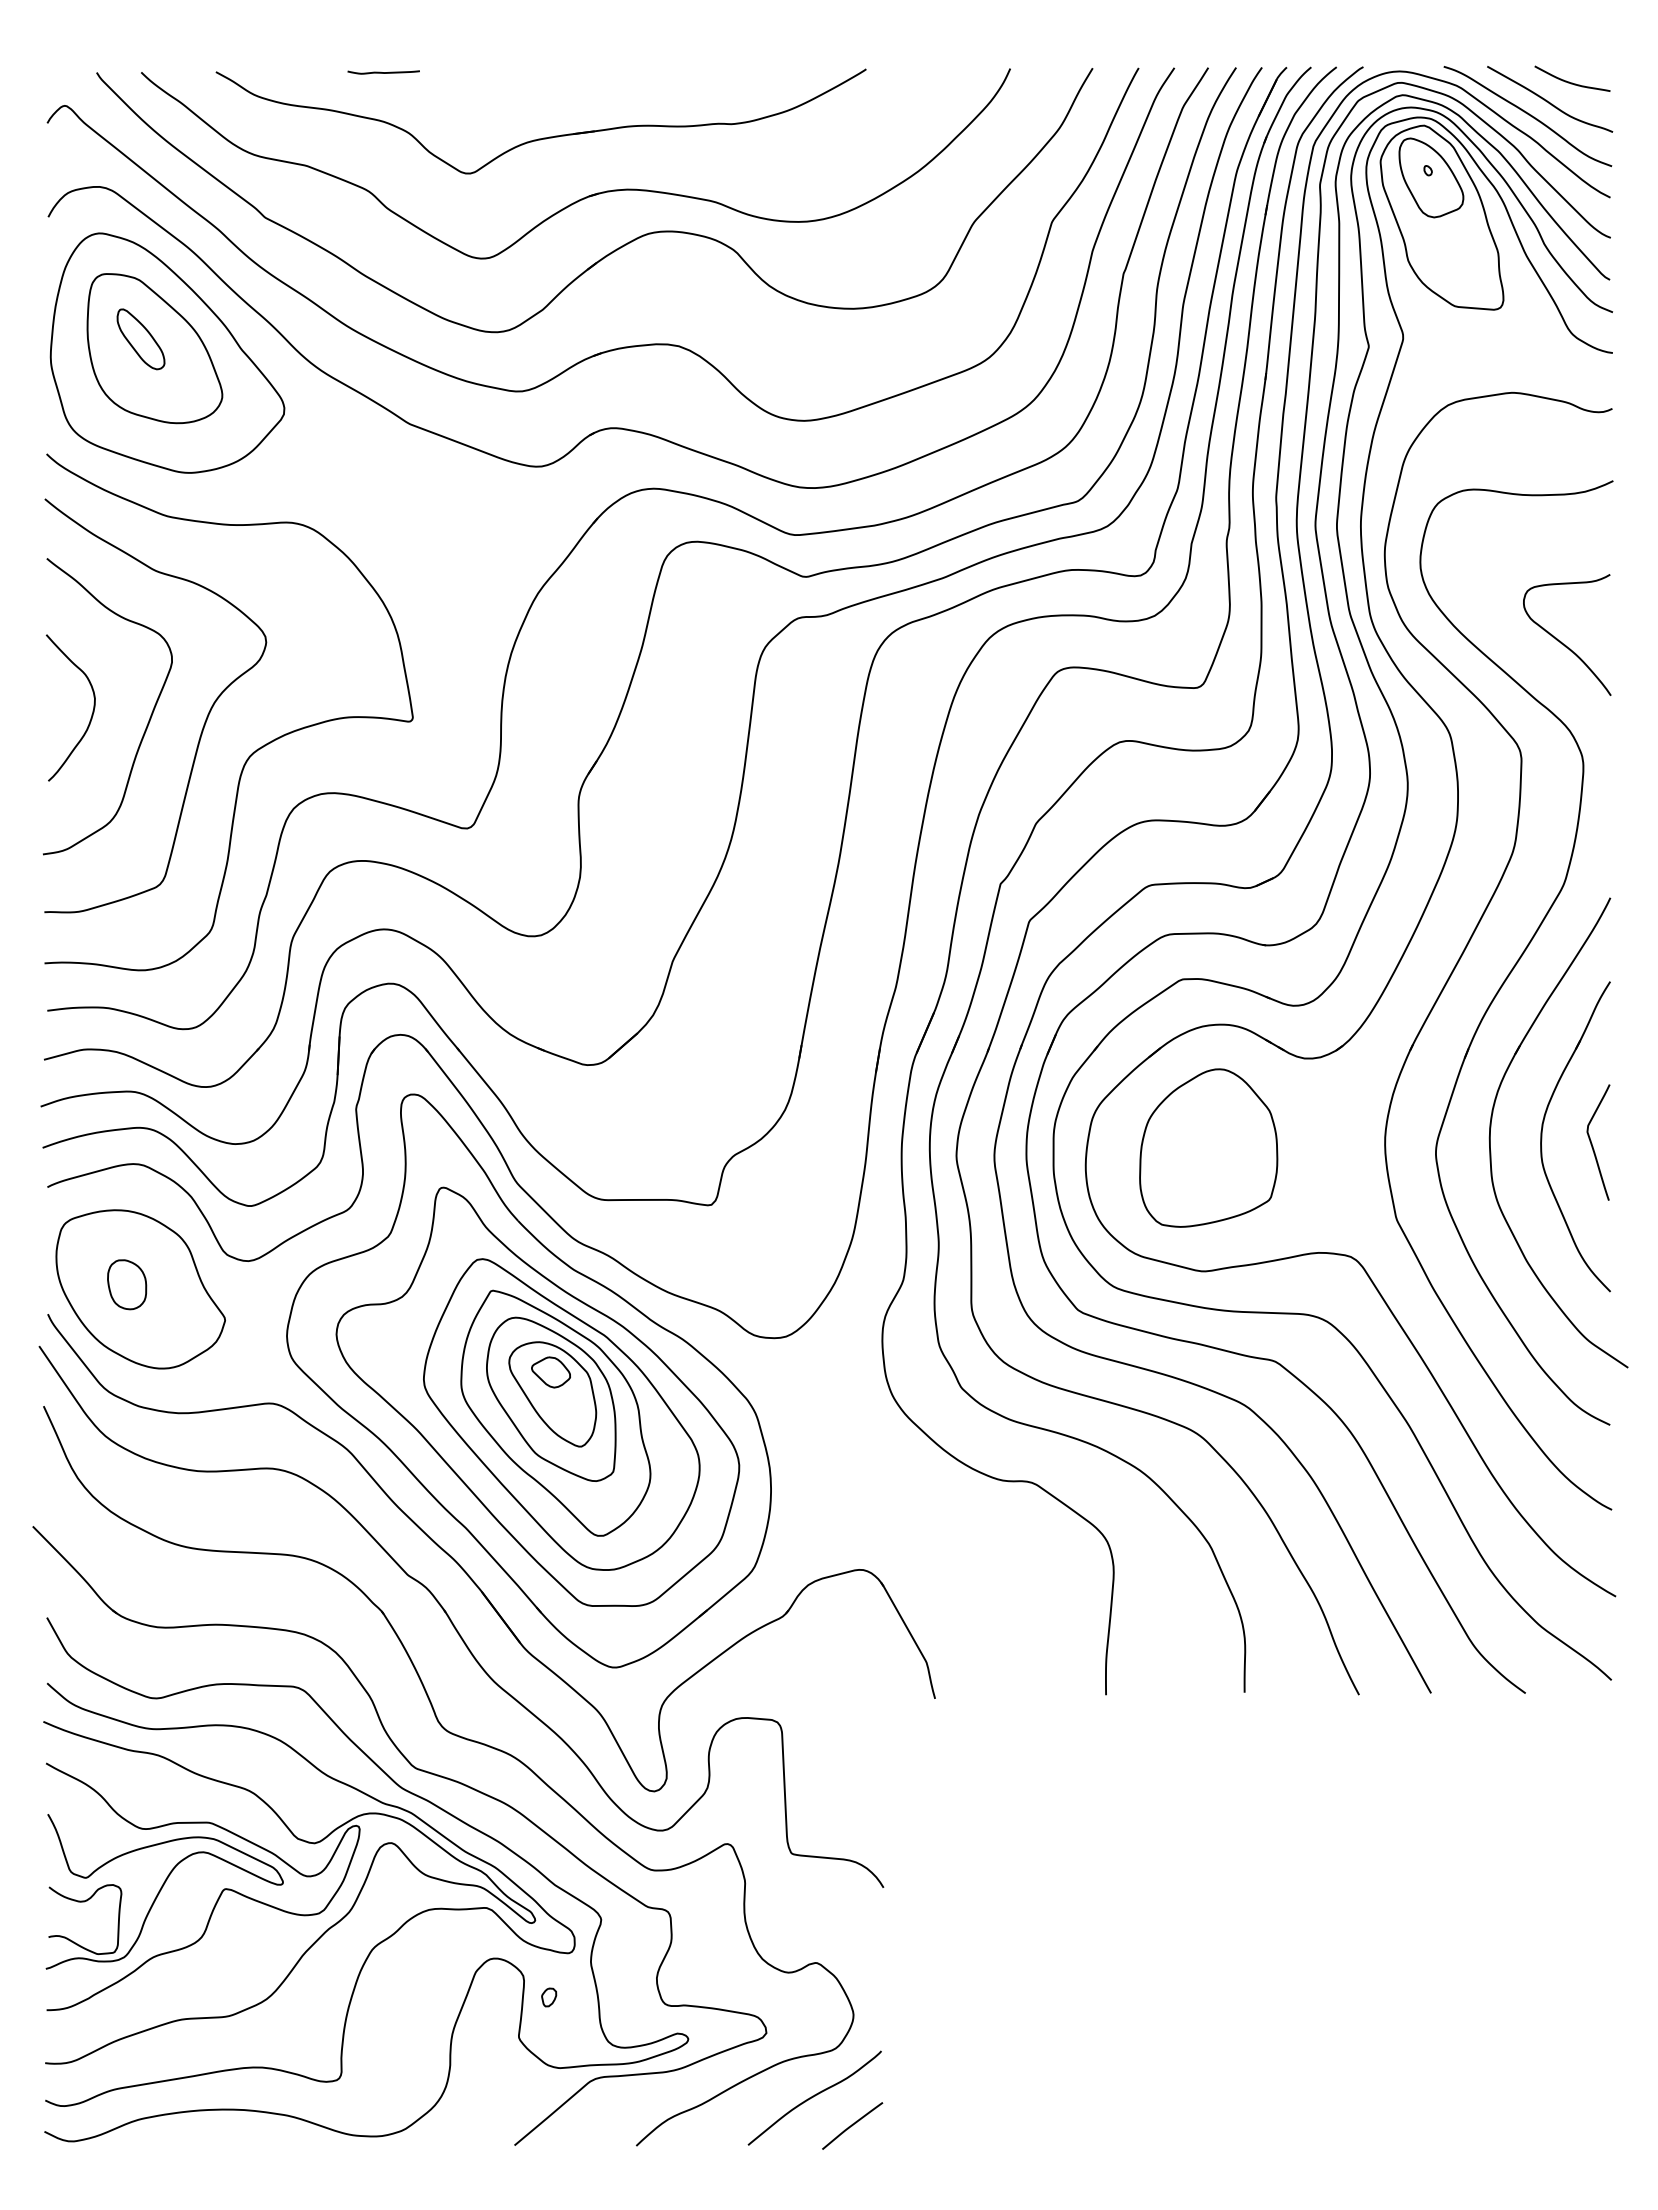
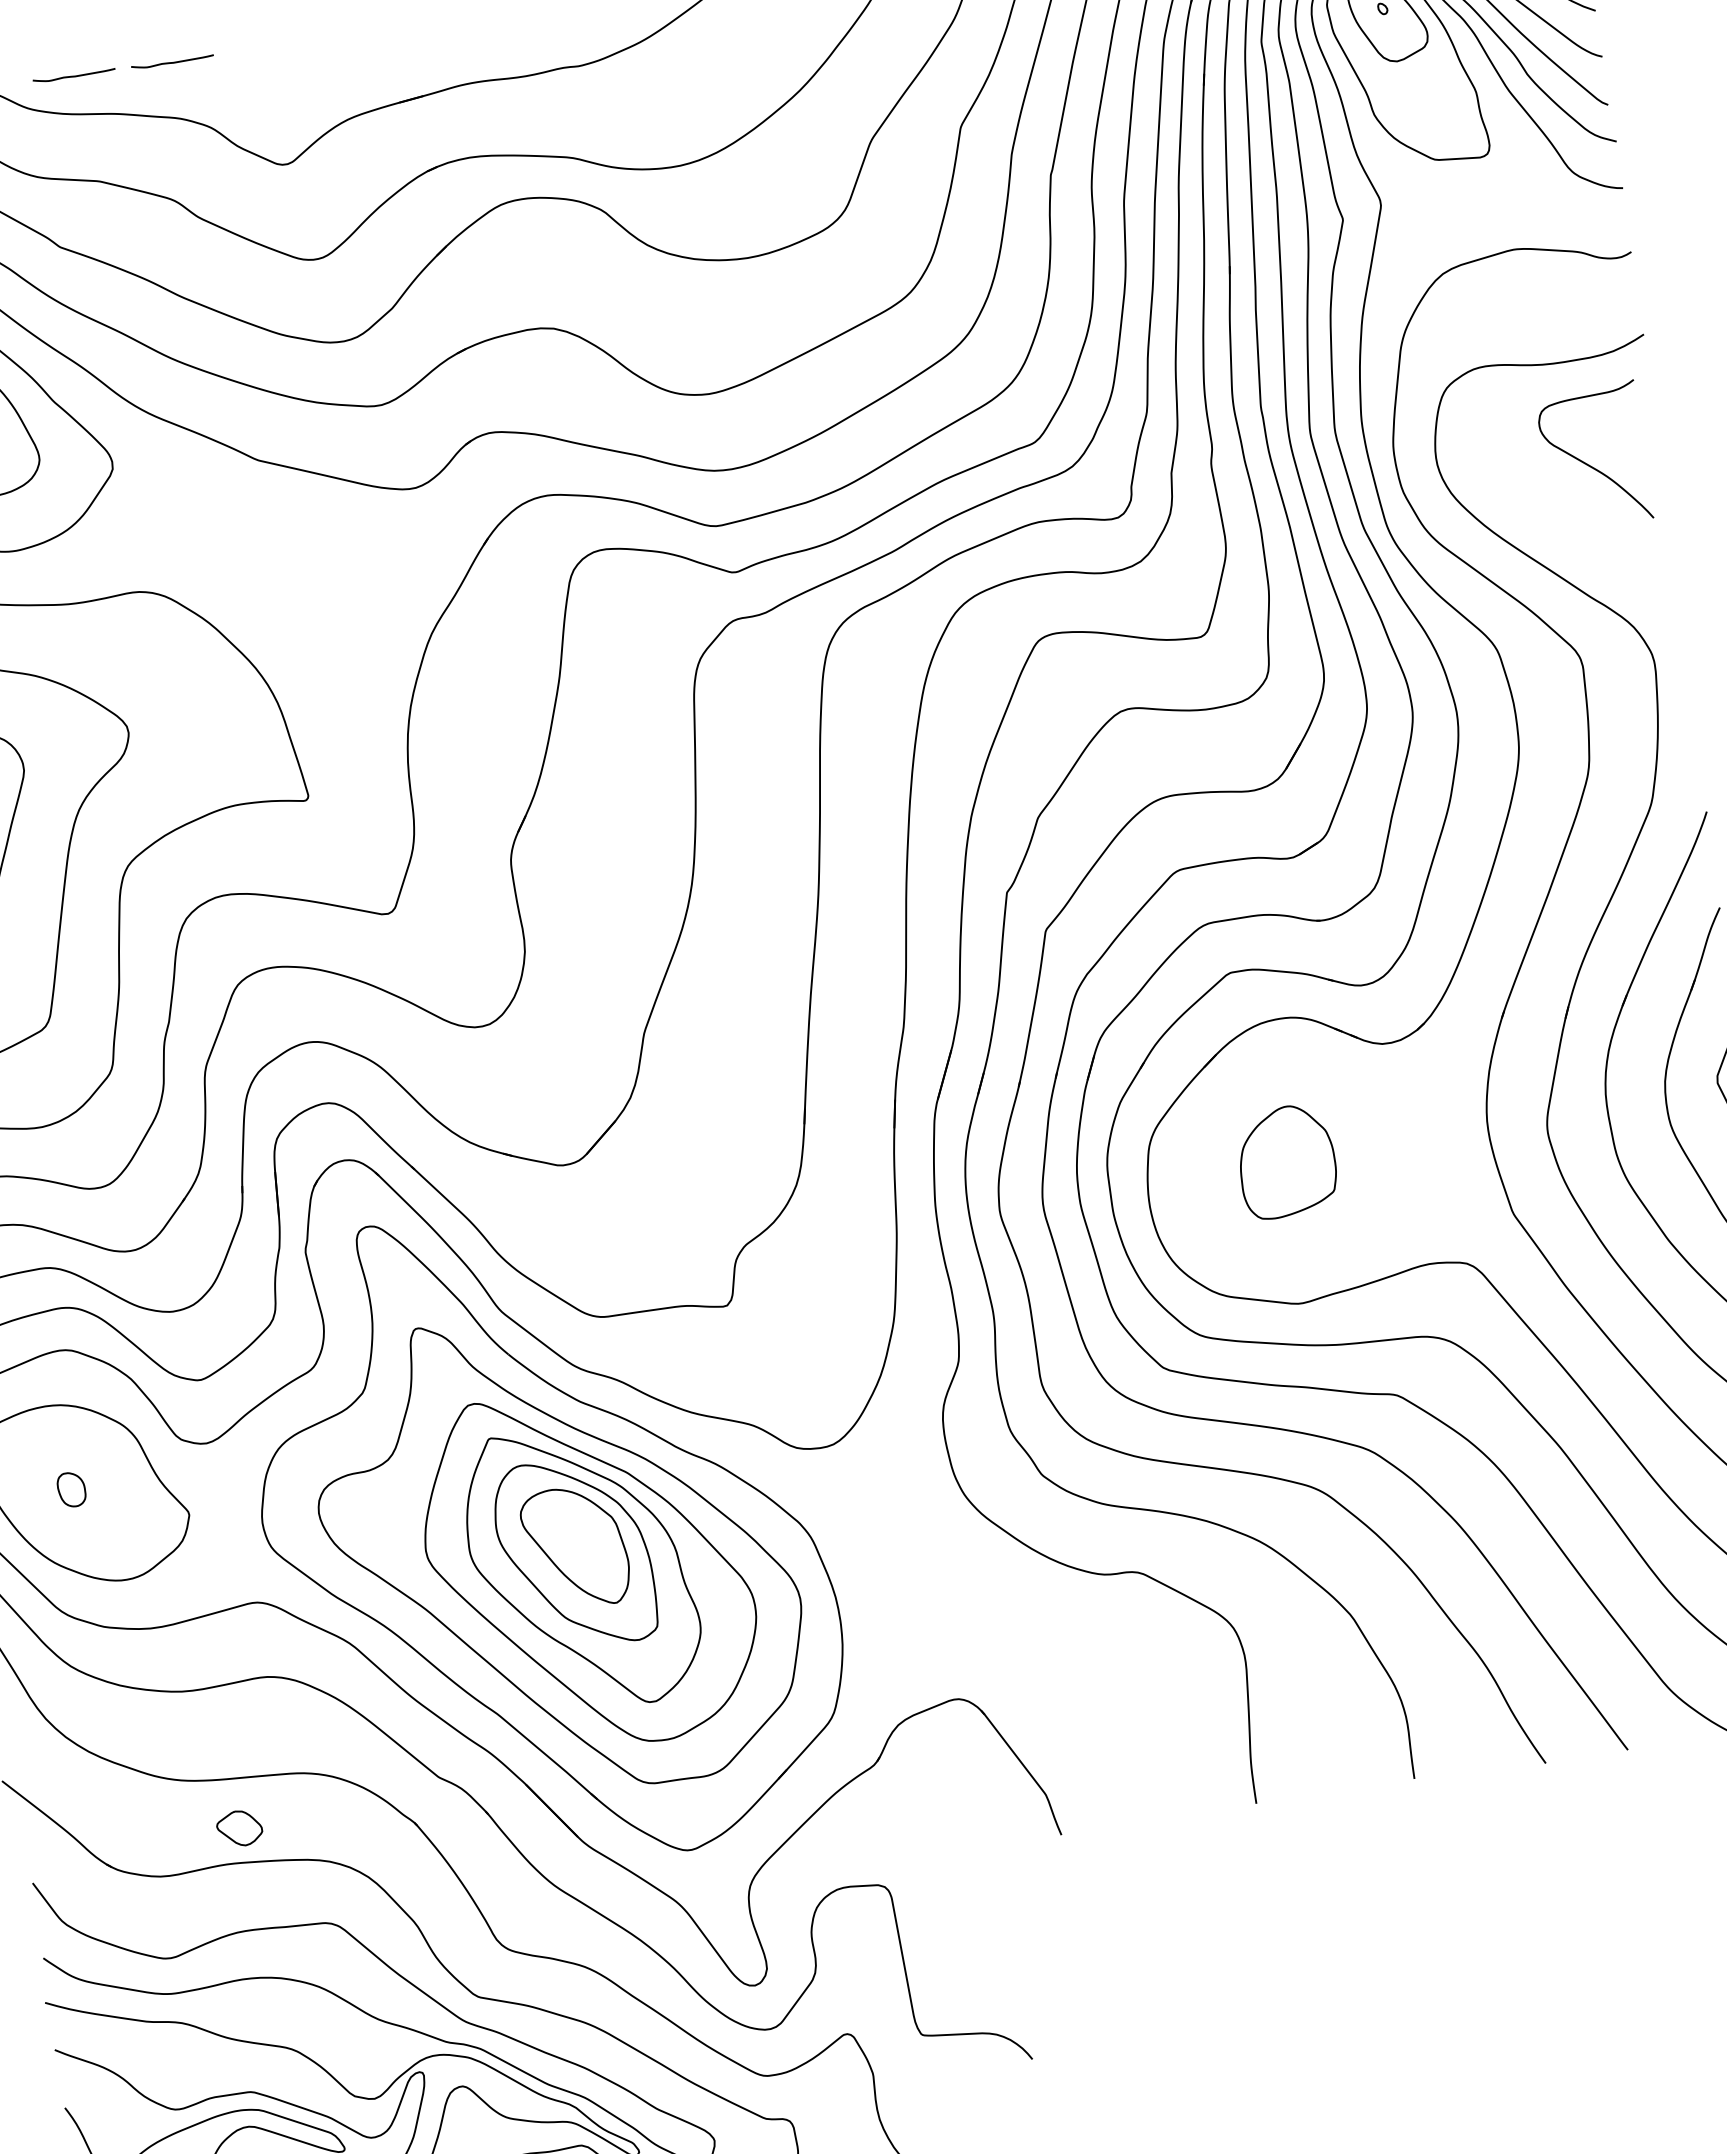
curve: (297, 72) -> (73, 76), added
curve: (1560, 640) -> (1587, 462), moved
part: (1208, 1147) -> (1286, 1161), size x0.6
part: (127, 1284) -> (71, 1489), size x0.6
part: (550, 1372) -> (239, 1828), moved

